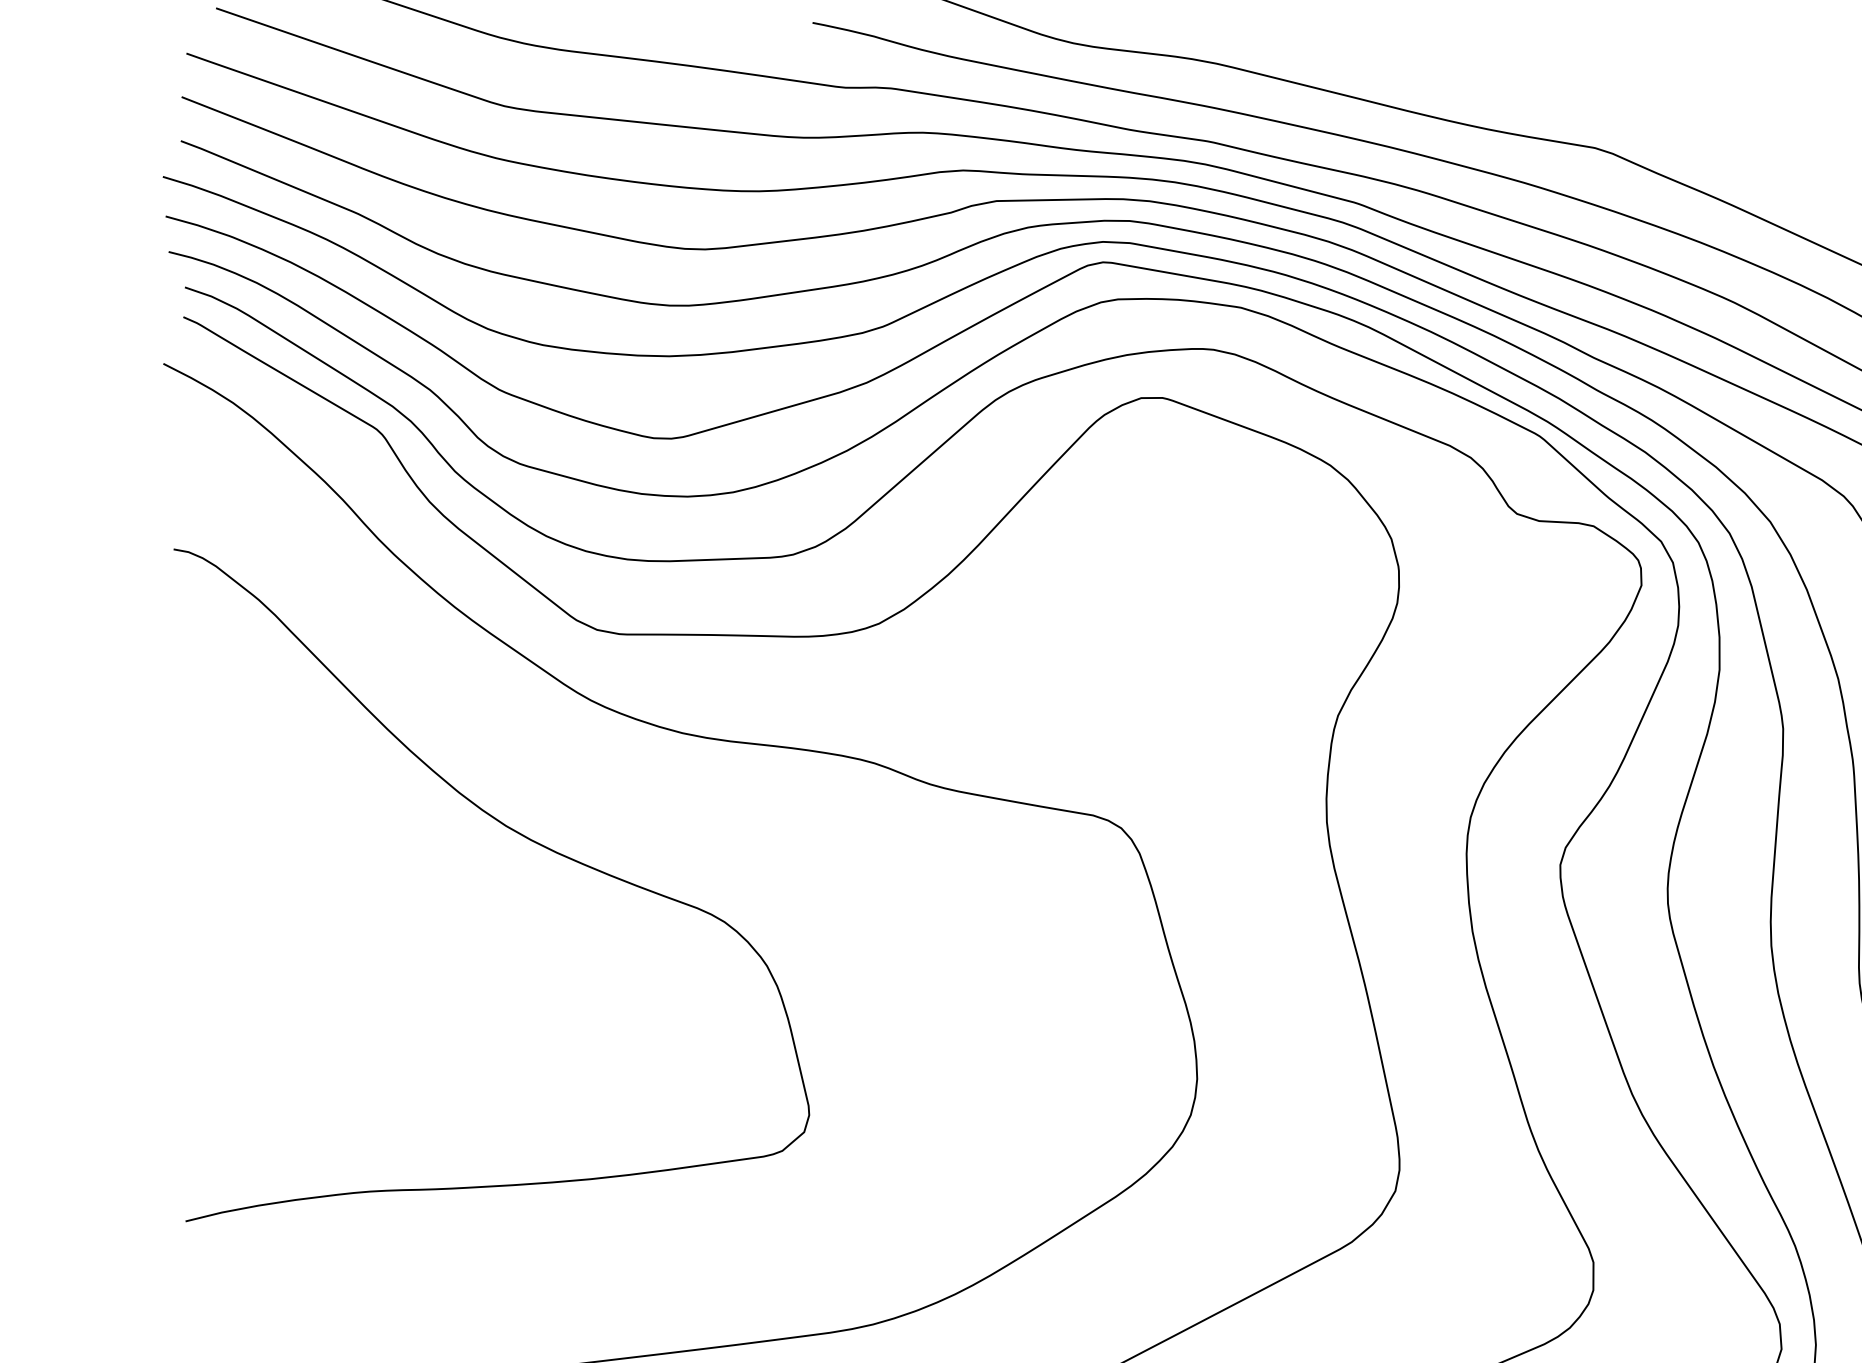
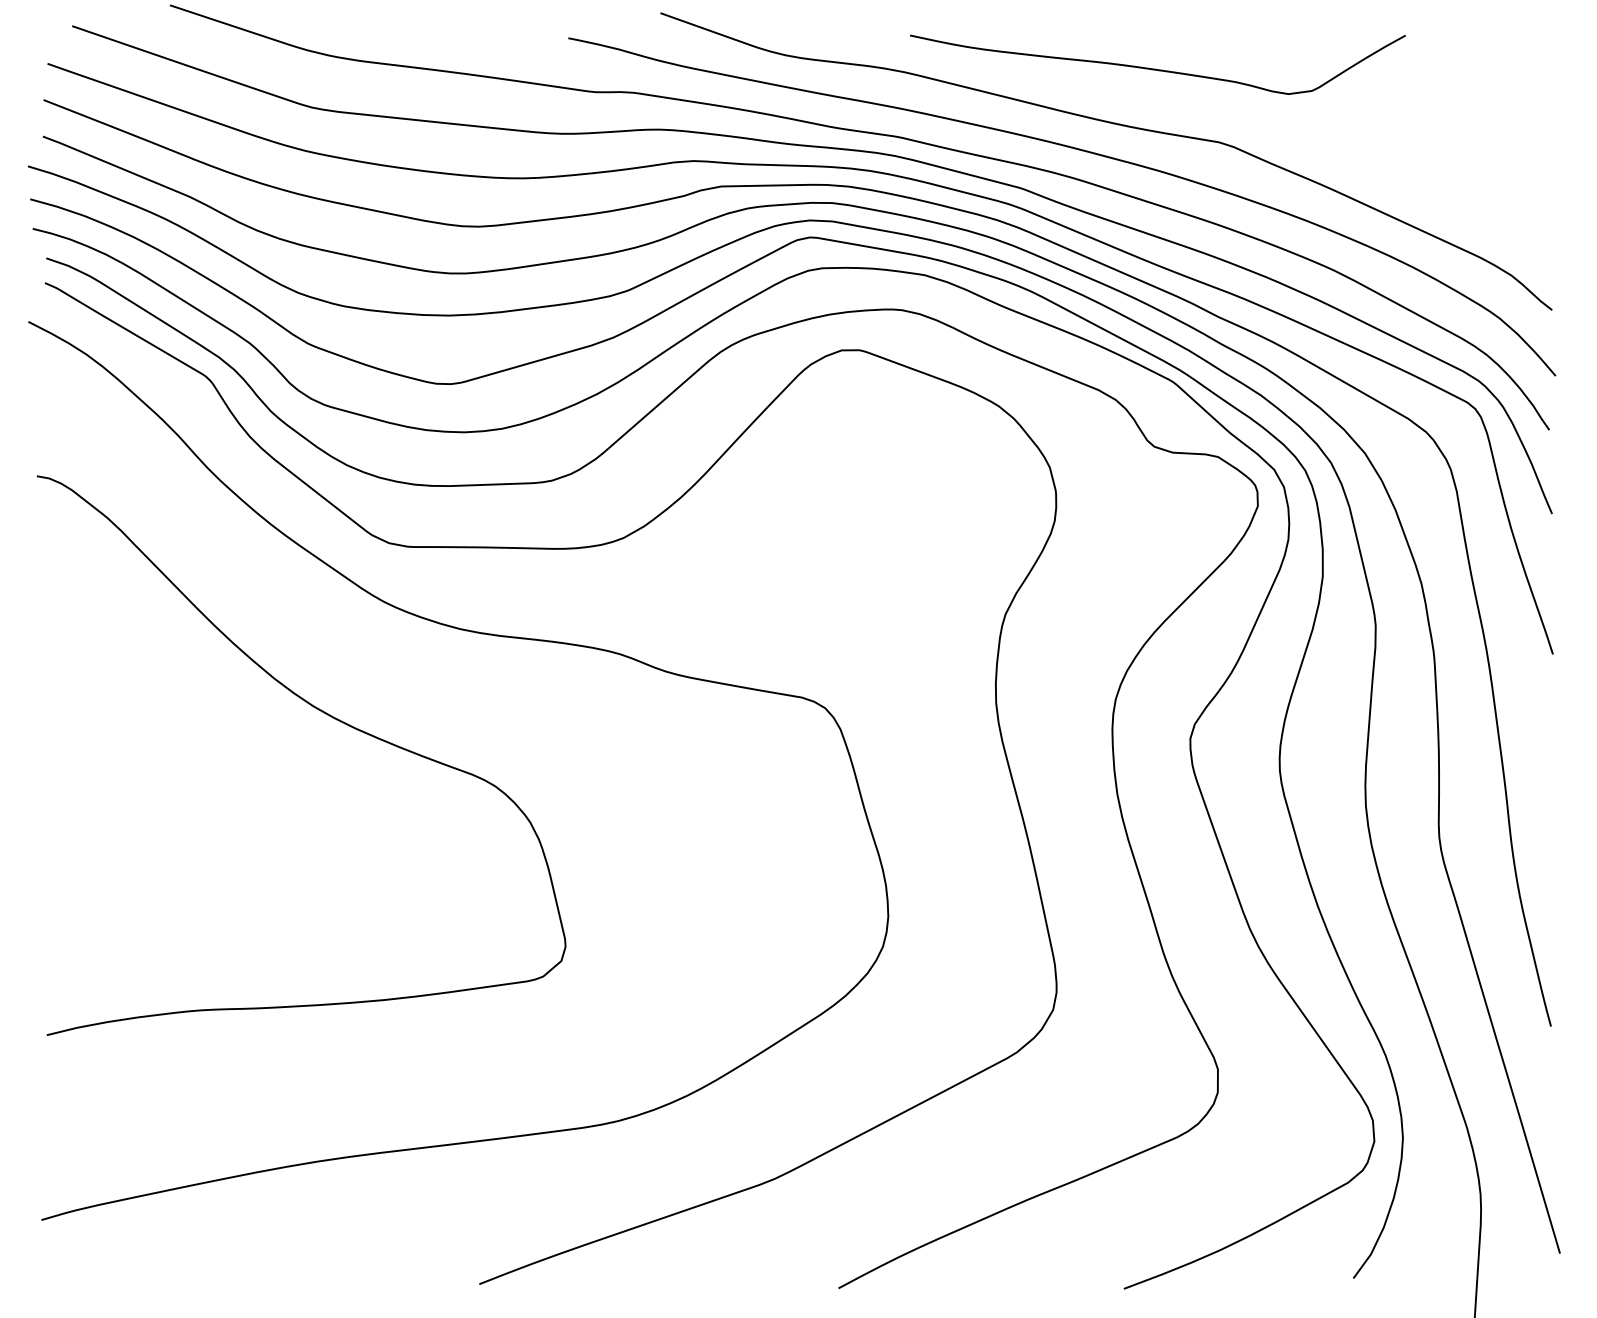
curve: (1518, 59) -> (1155, 68), added

